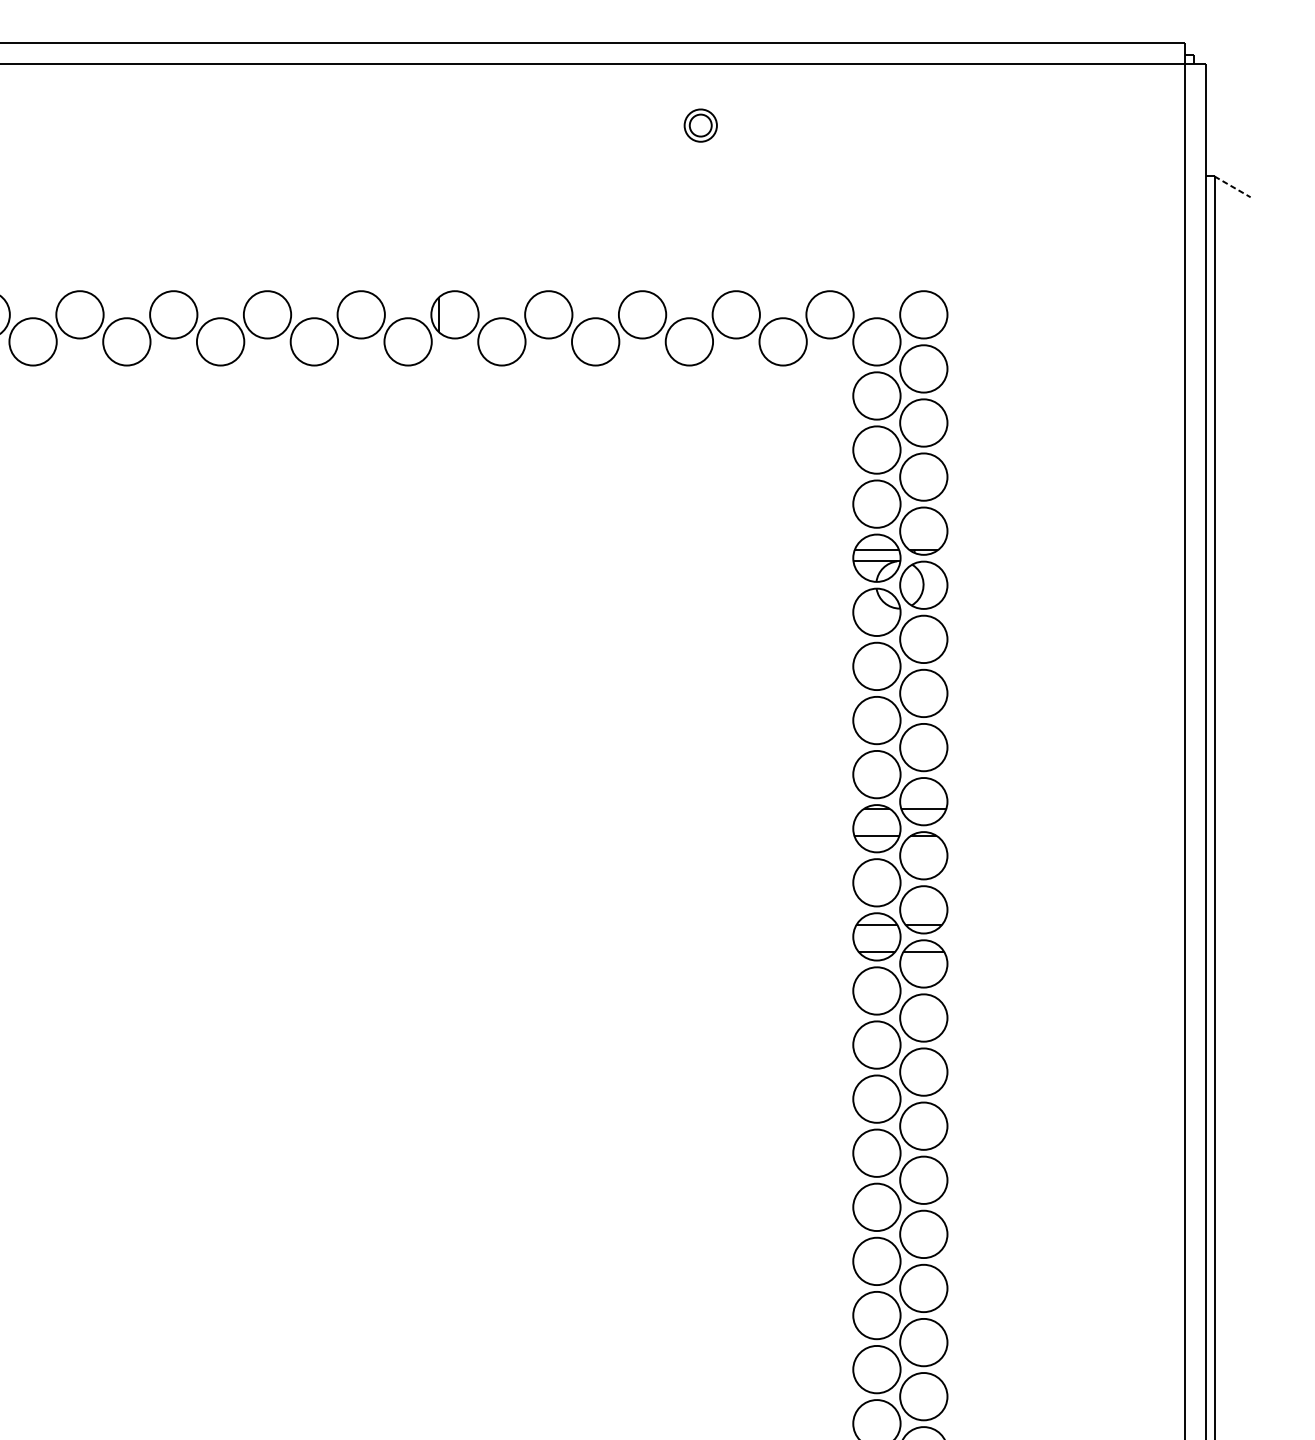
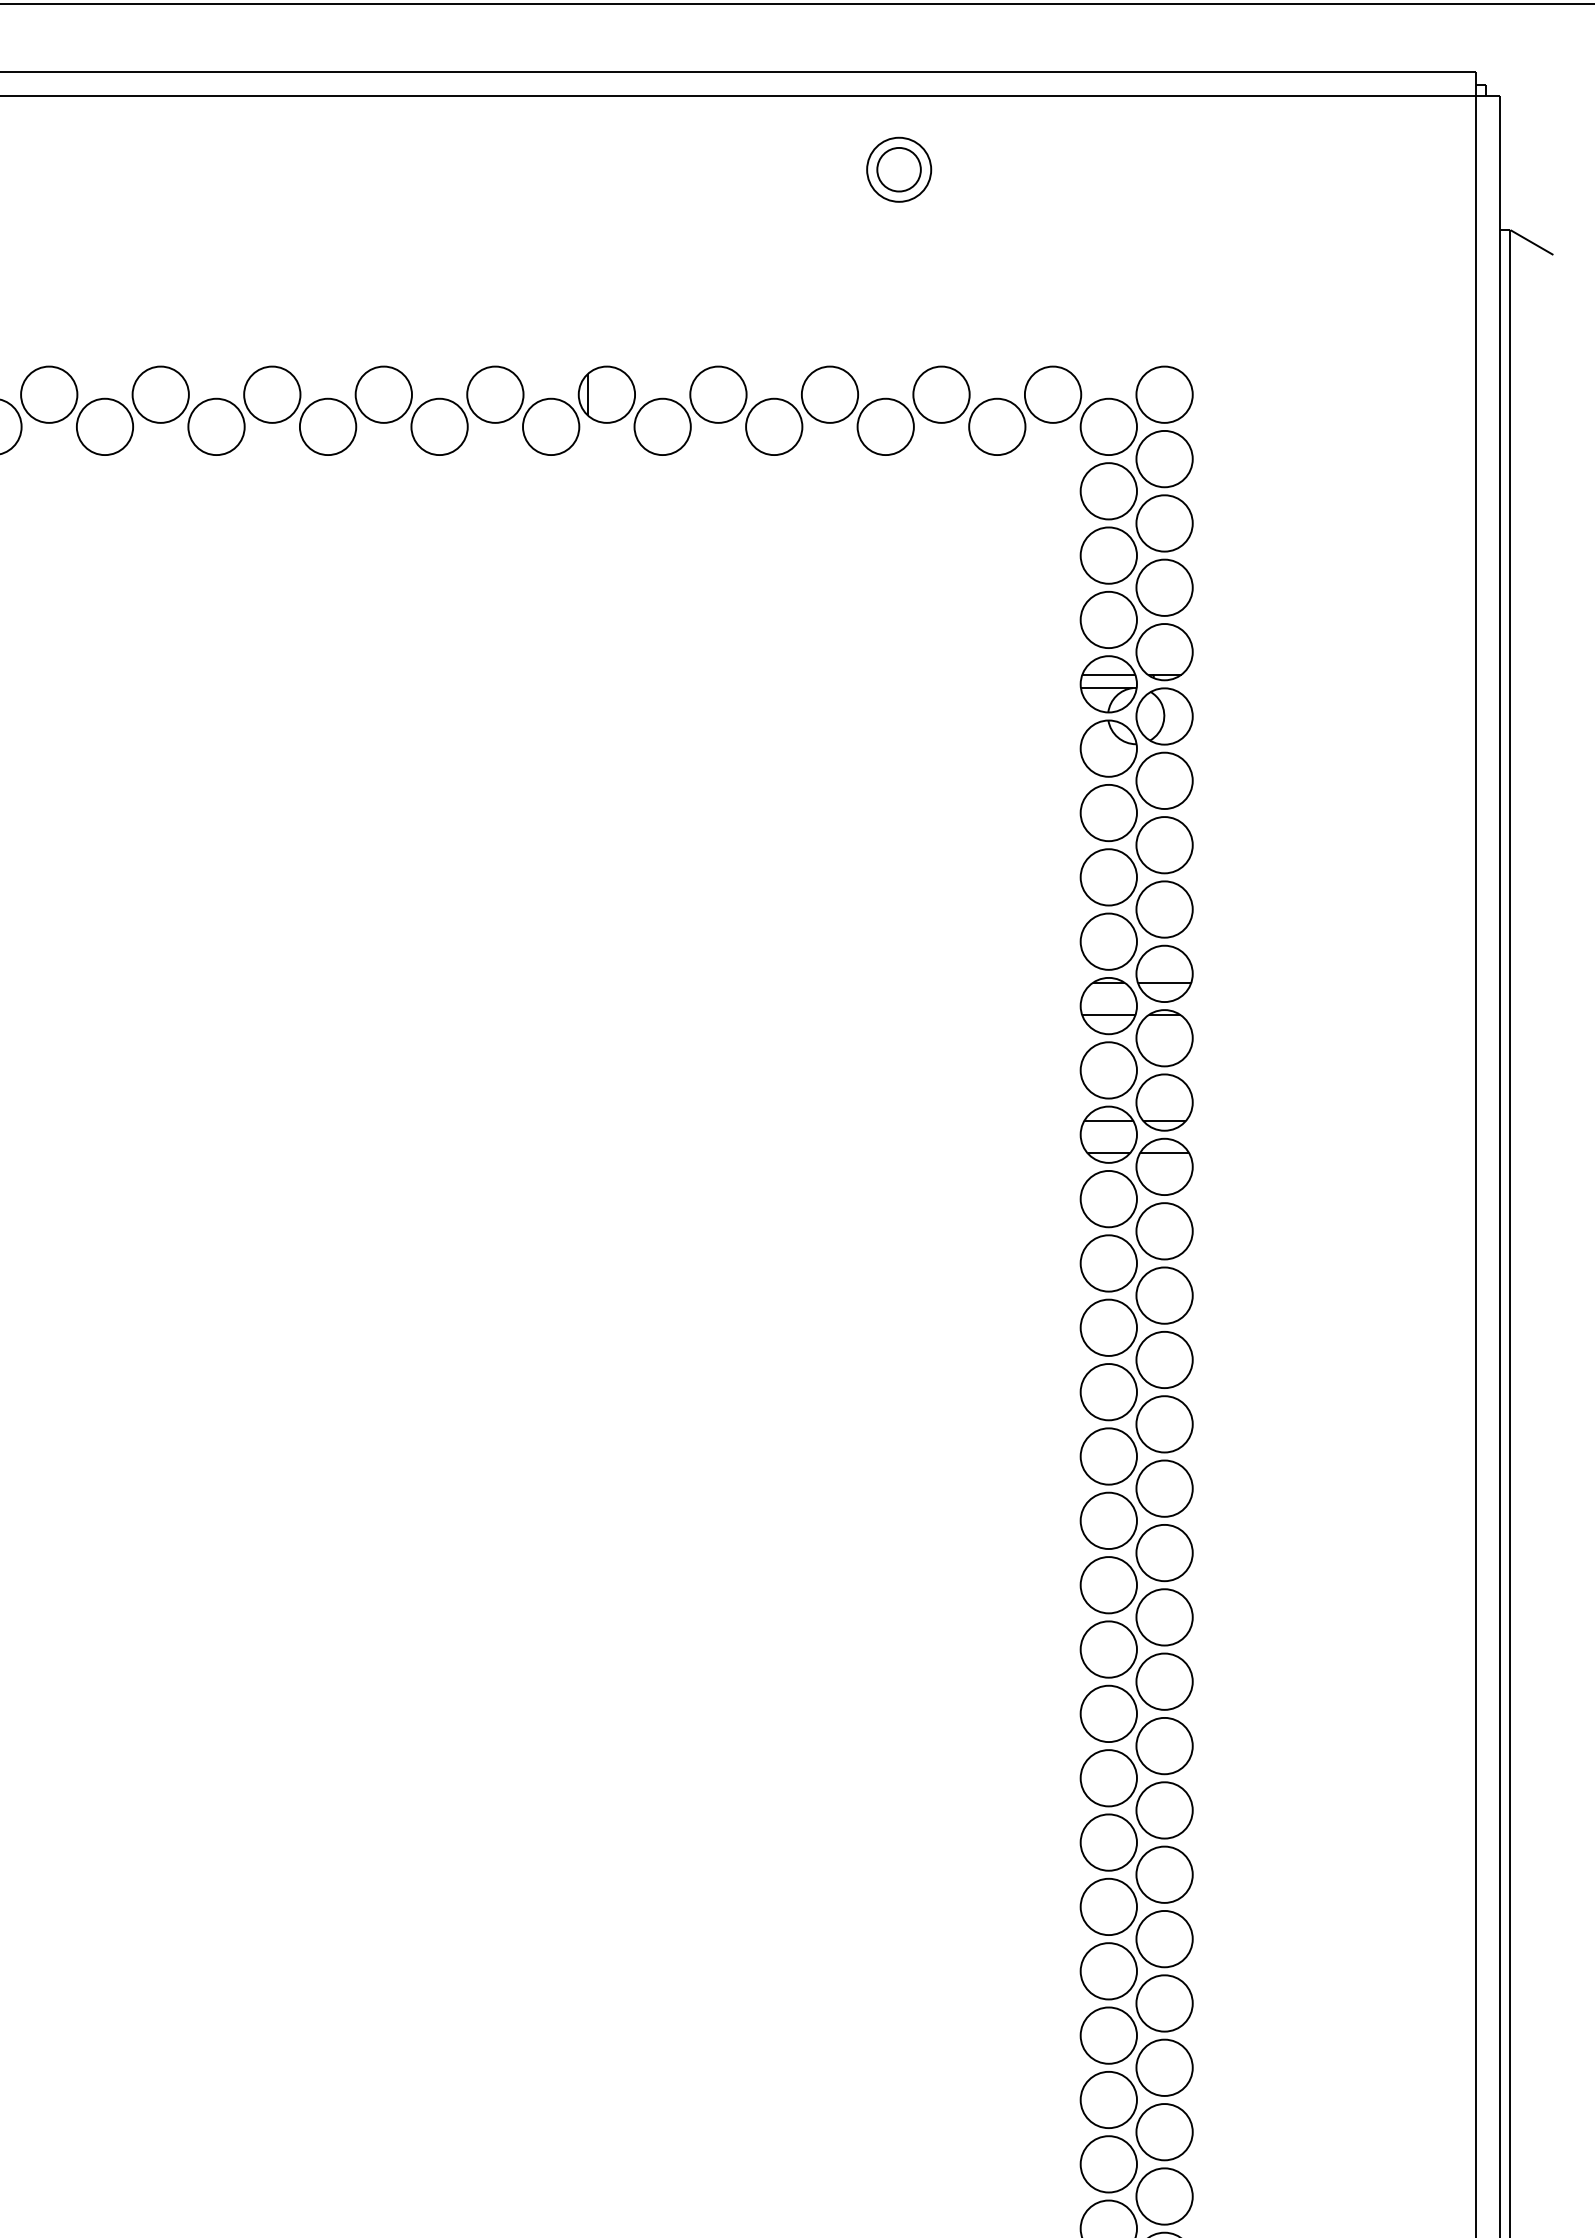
part: (700, 125) -> (899, 169), size x1.67
line: (1232, 186) -> (1531, 242), dashed -> solid

